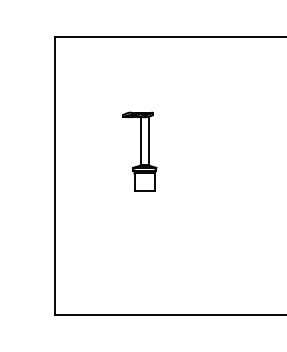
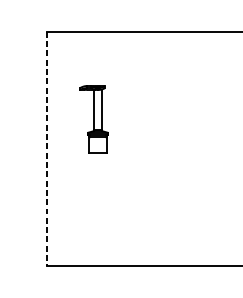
part: (139, 151) -> (93, 118), moved
line: (55, 176) -> (47, 149), solid -> dashed

